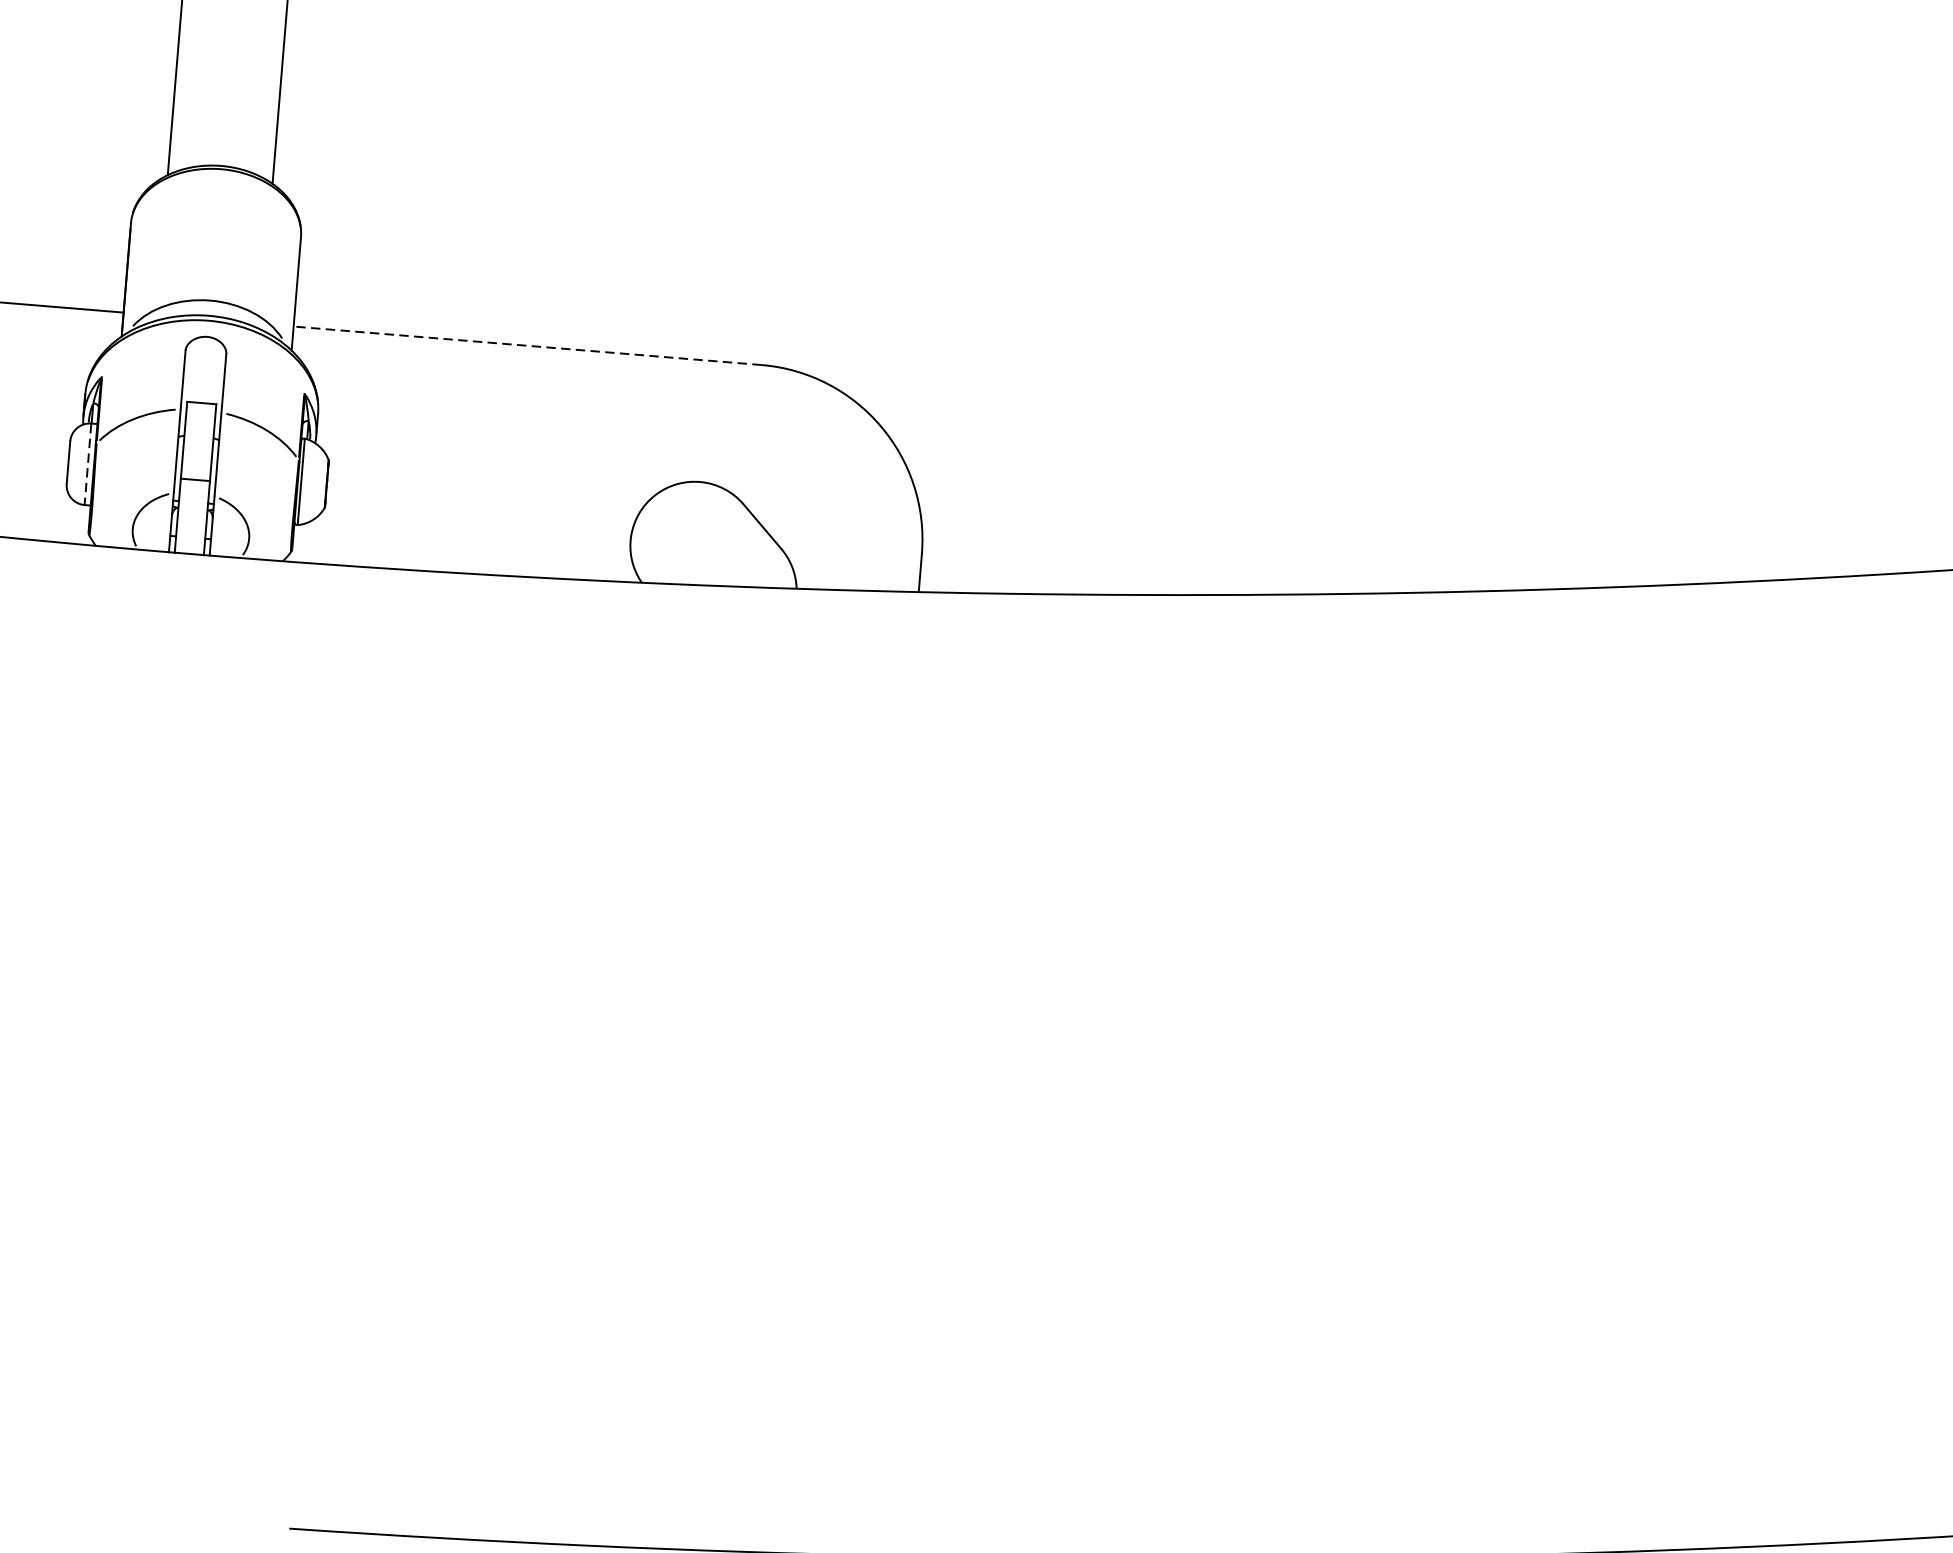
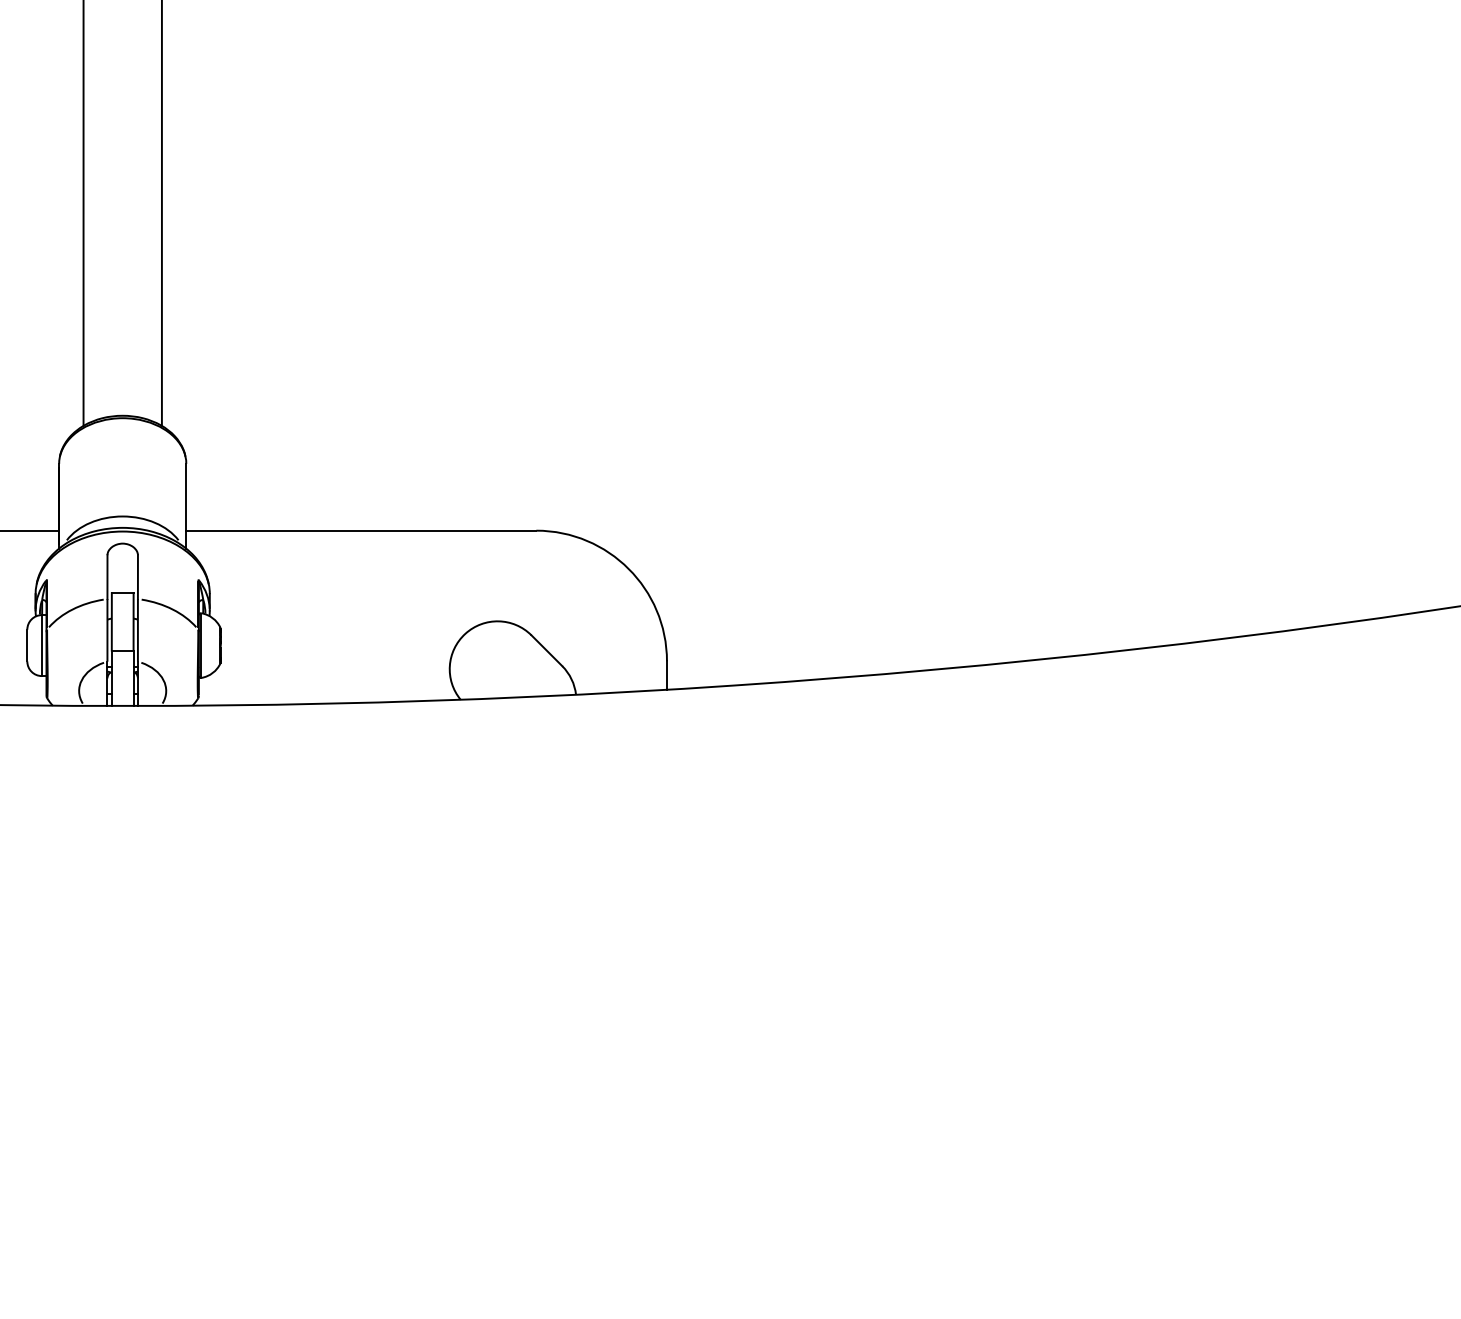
line: (526, 345) -> (360, 530), dashed -> solid
line: (87, 465) -> (41, 646), dashed -> solid

